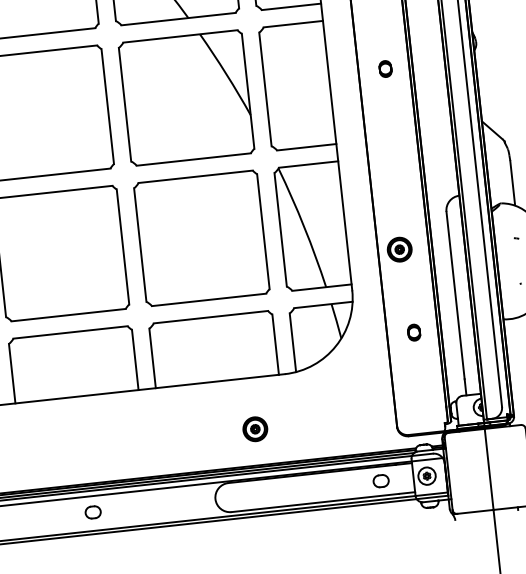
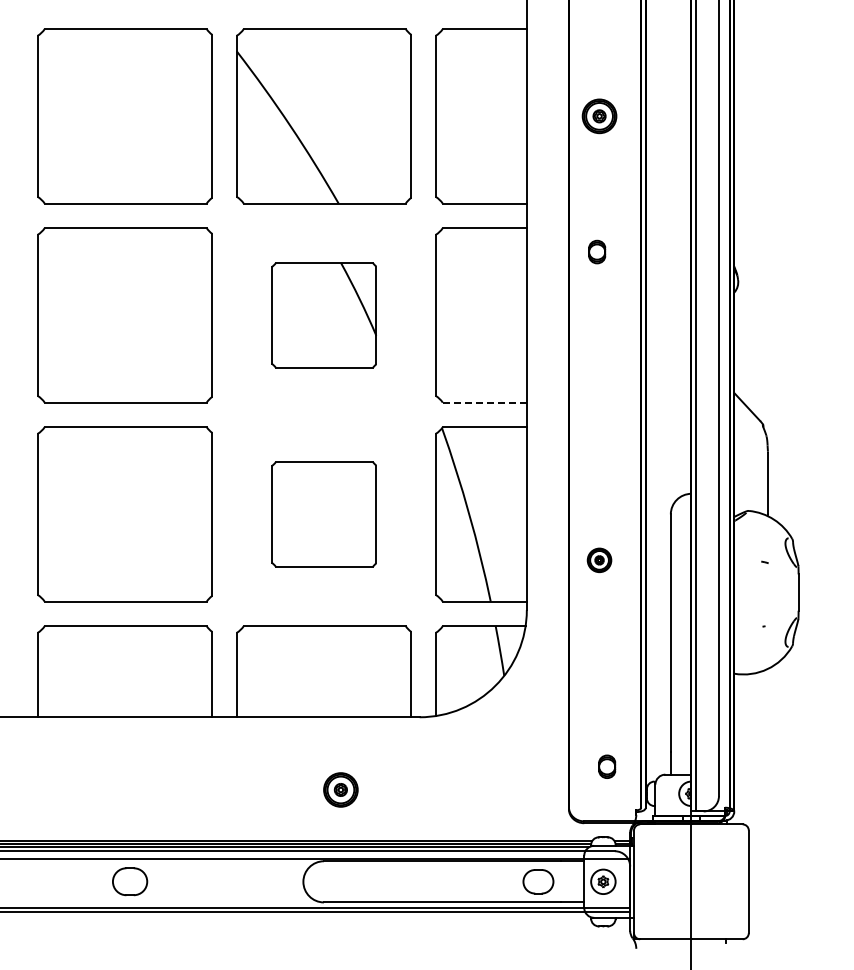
part: (385, 68) -> (597, 251), moved
part: (186, 98) -> (323, 315), size x0.6
line: (306, 147) -> (484, 402), solid -> dashed
part: (201, 238) -> (323, 514), size x0.6
part: (399, 249) -> (599, 560), size x0.7
part: (414, 332) -> (607, 766), moved
part: (255, 428) -> (340, 789), moved
part: (380, 480) -> (537, 881), size x1.4
part: (92, 512) -> (129, 881), size x1.6

